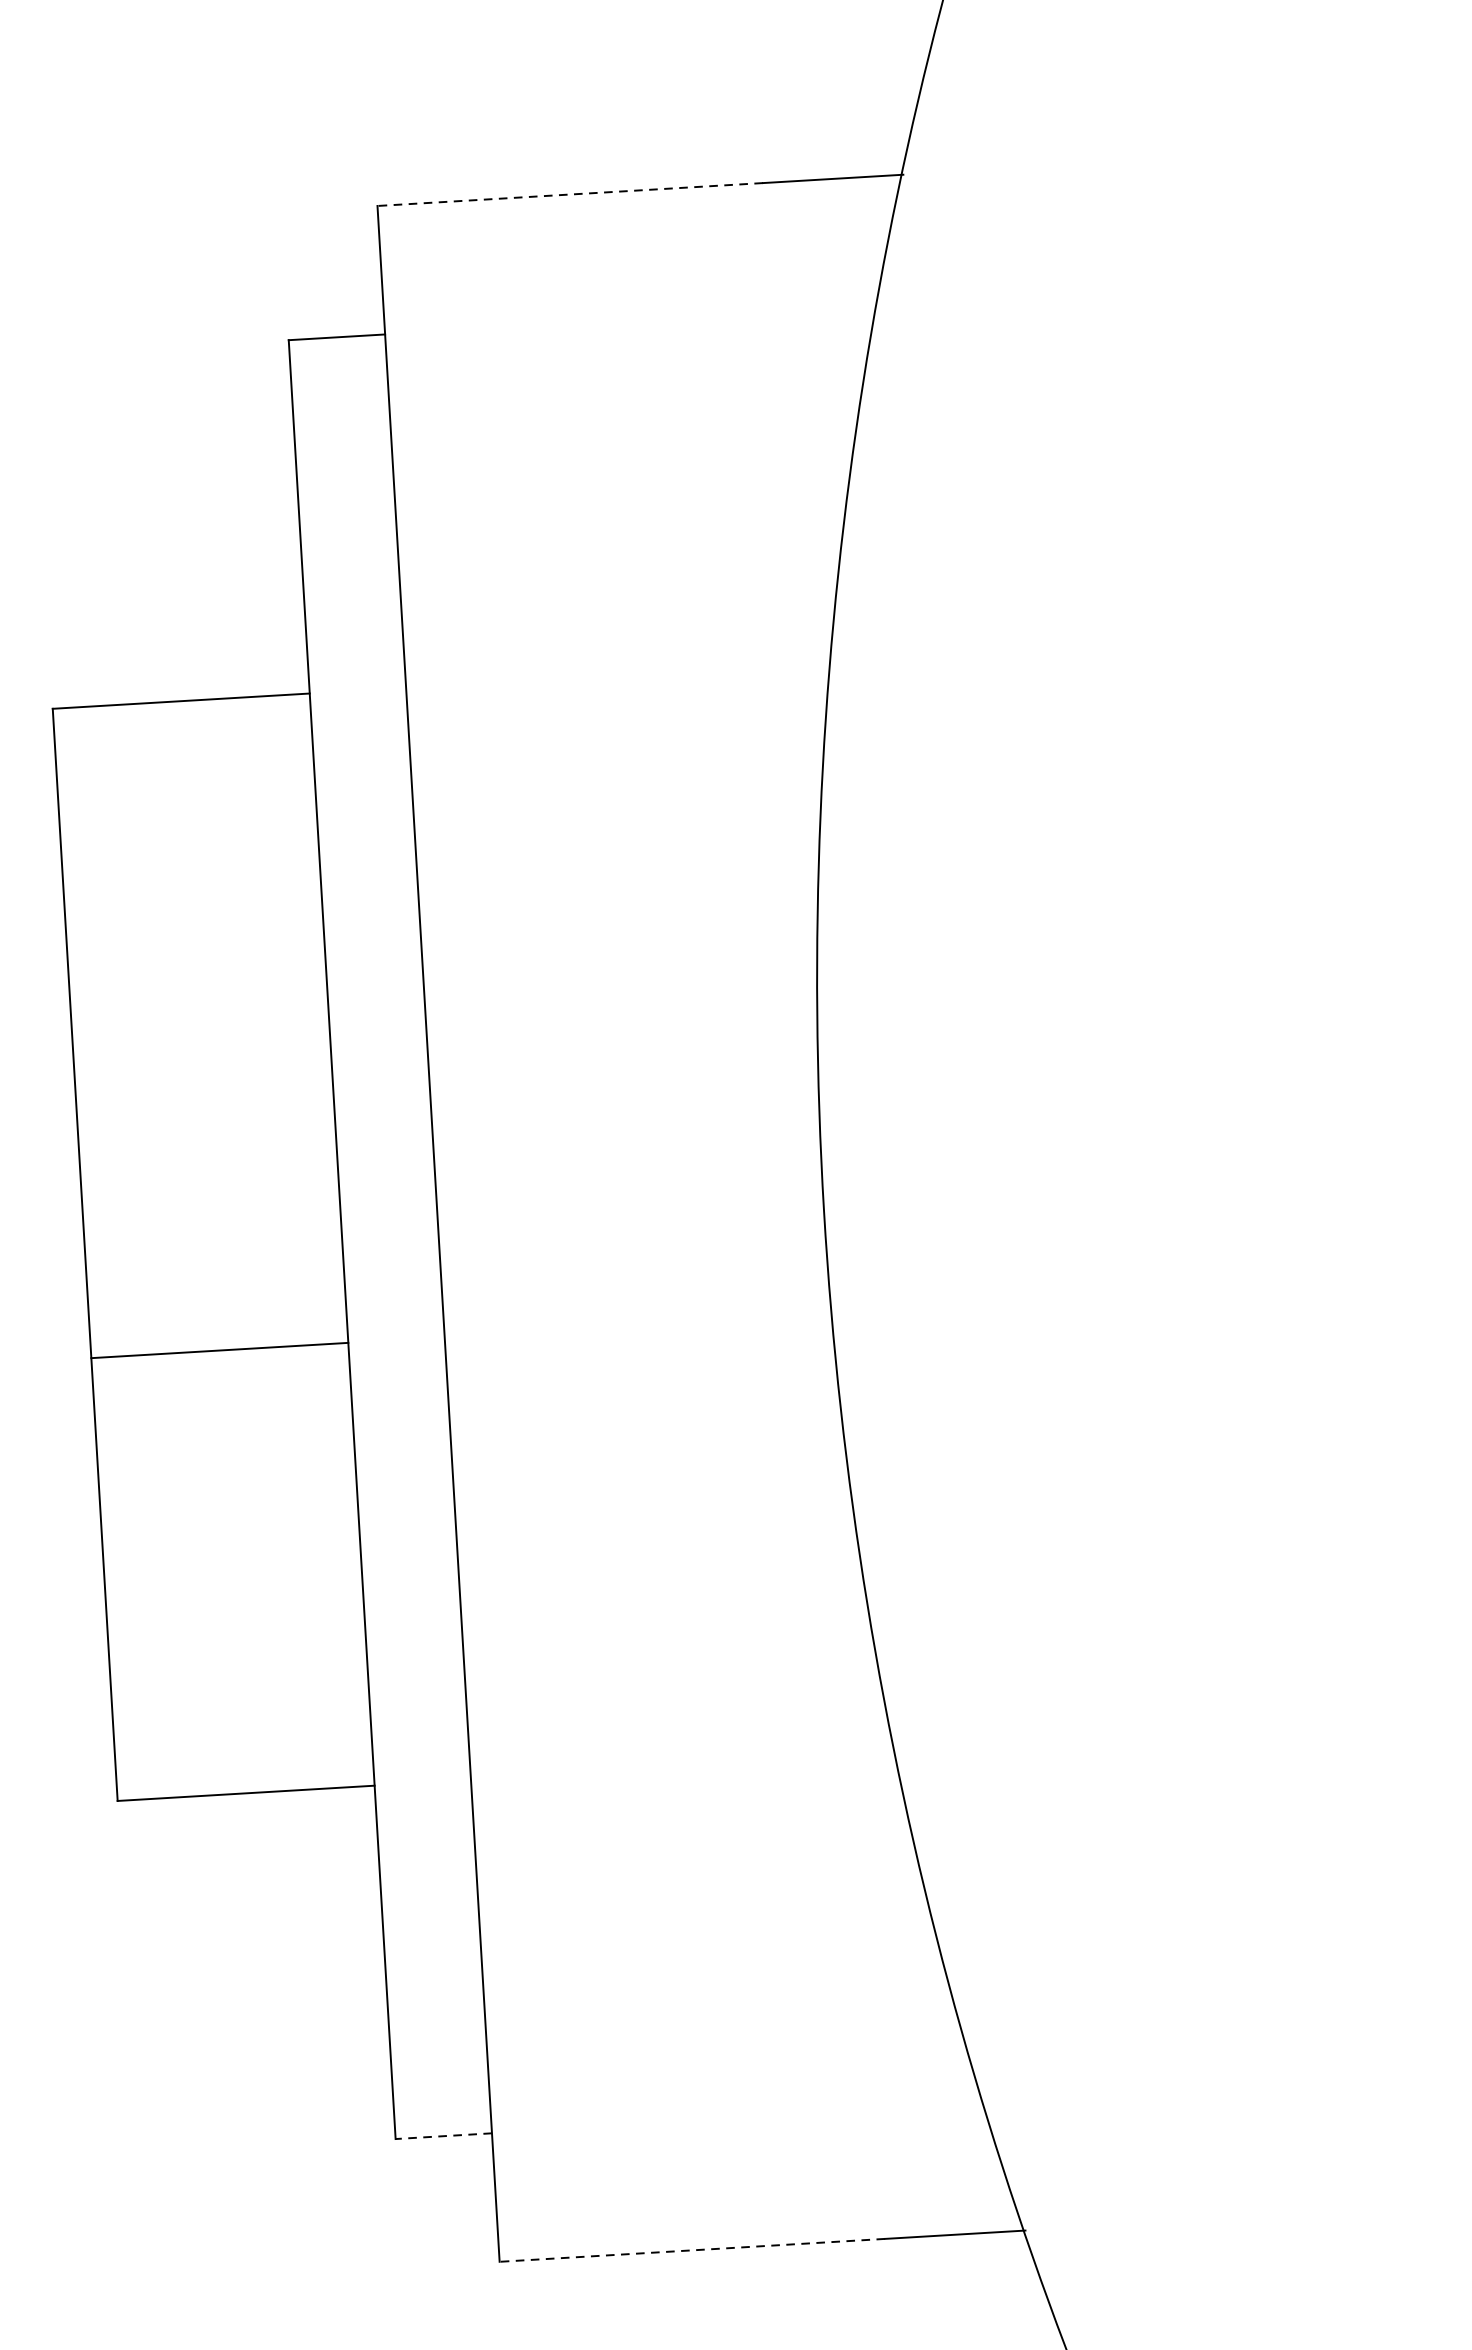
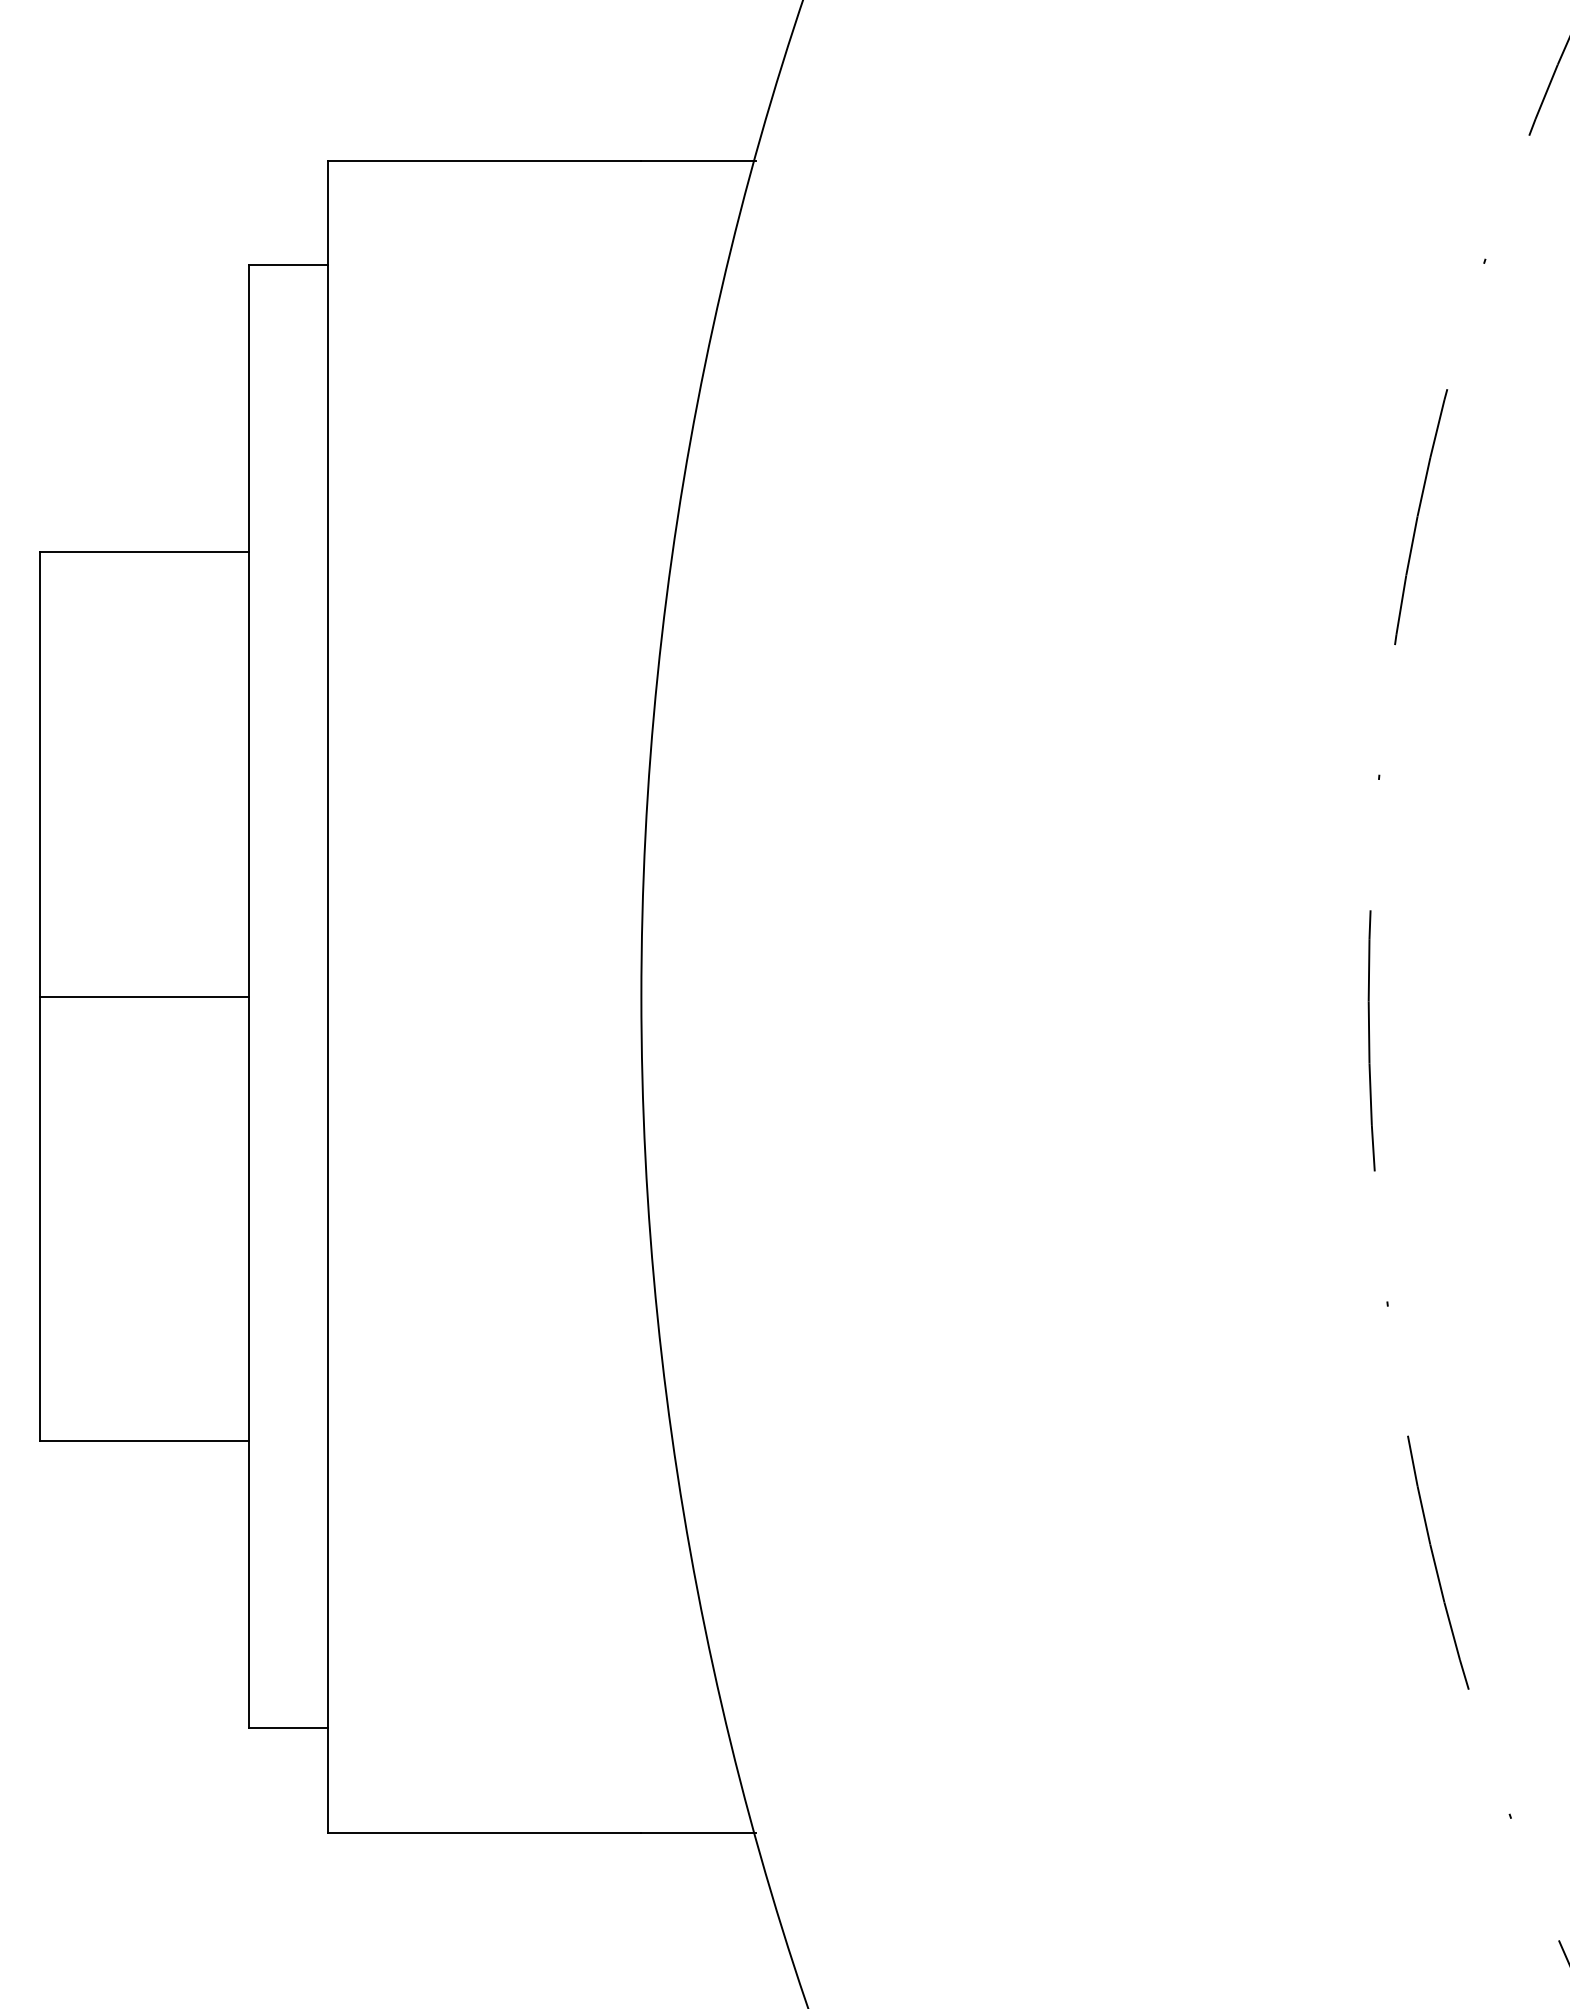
line: (570, 194) -> (484, 160), dashed -> solid
line: (219, 1350) -> (144, 996), moved
line: (443, 2136) -> (288, 1728), dashed -> solid
line: (692, 2249) -> (484, 1832), dashed -> solid

